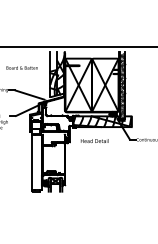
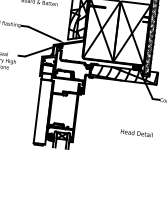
text: (94, 140) -> (136, 132), moved

